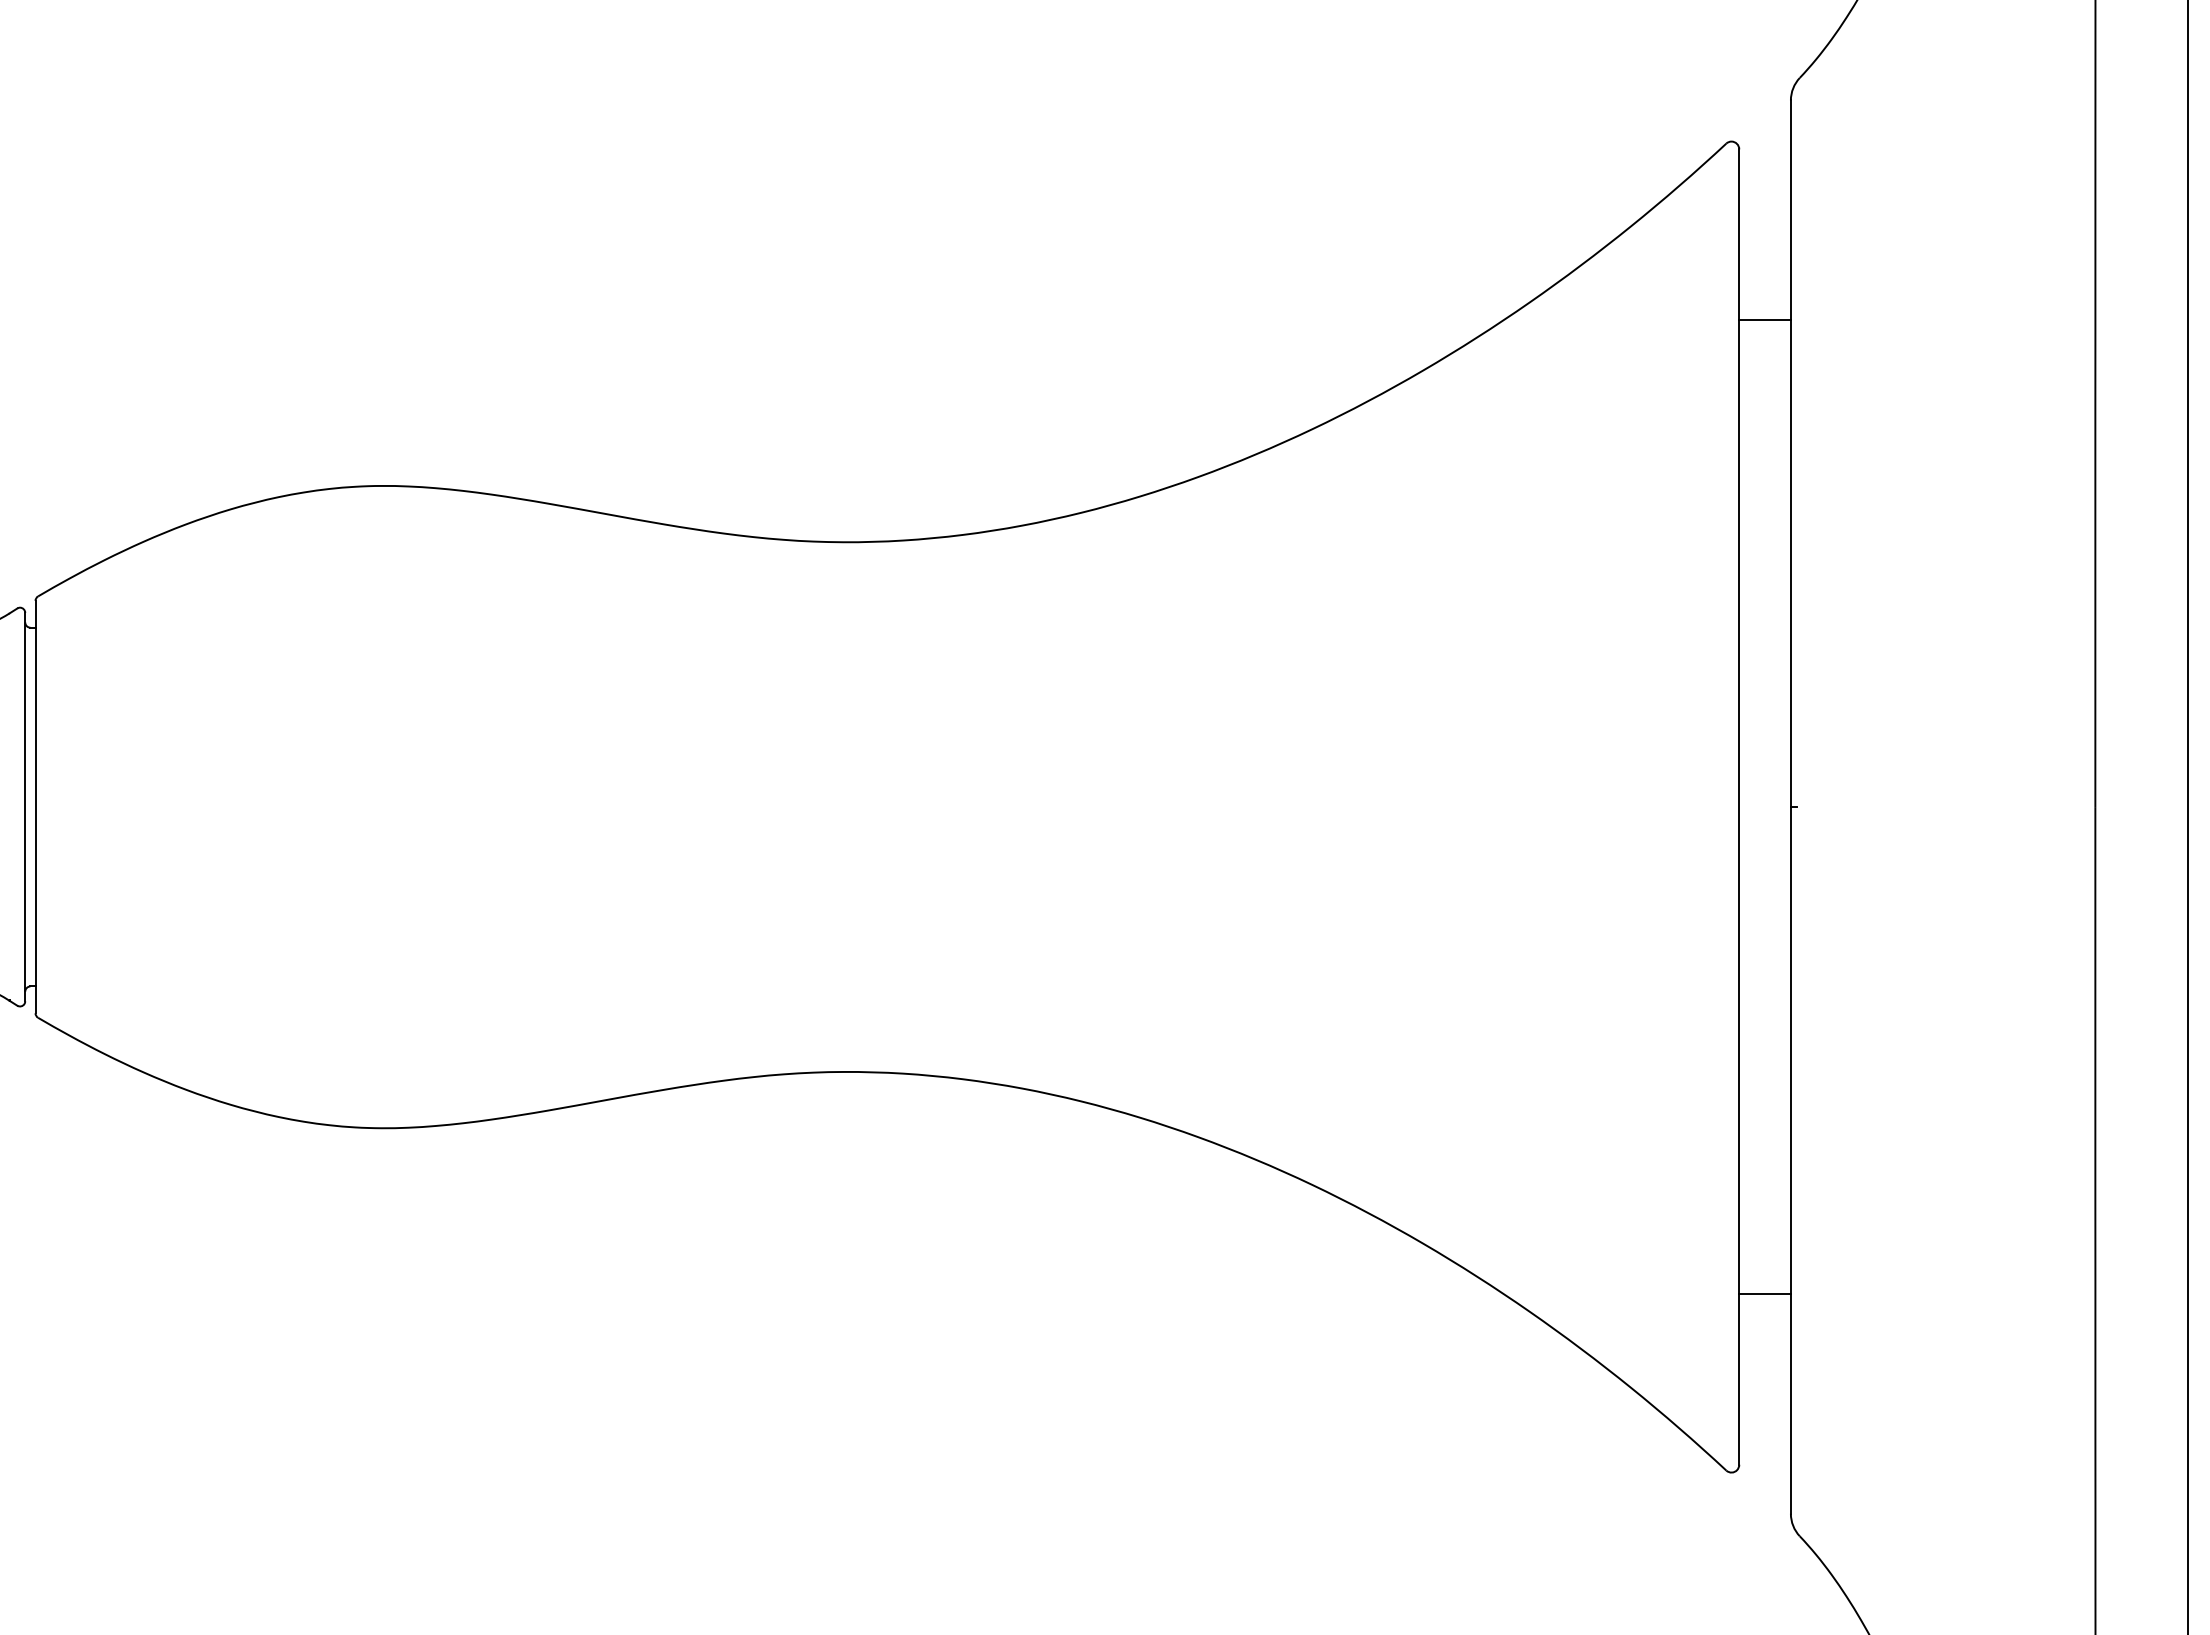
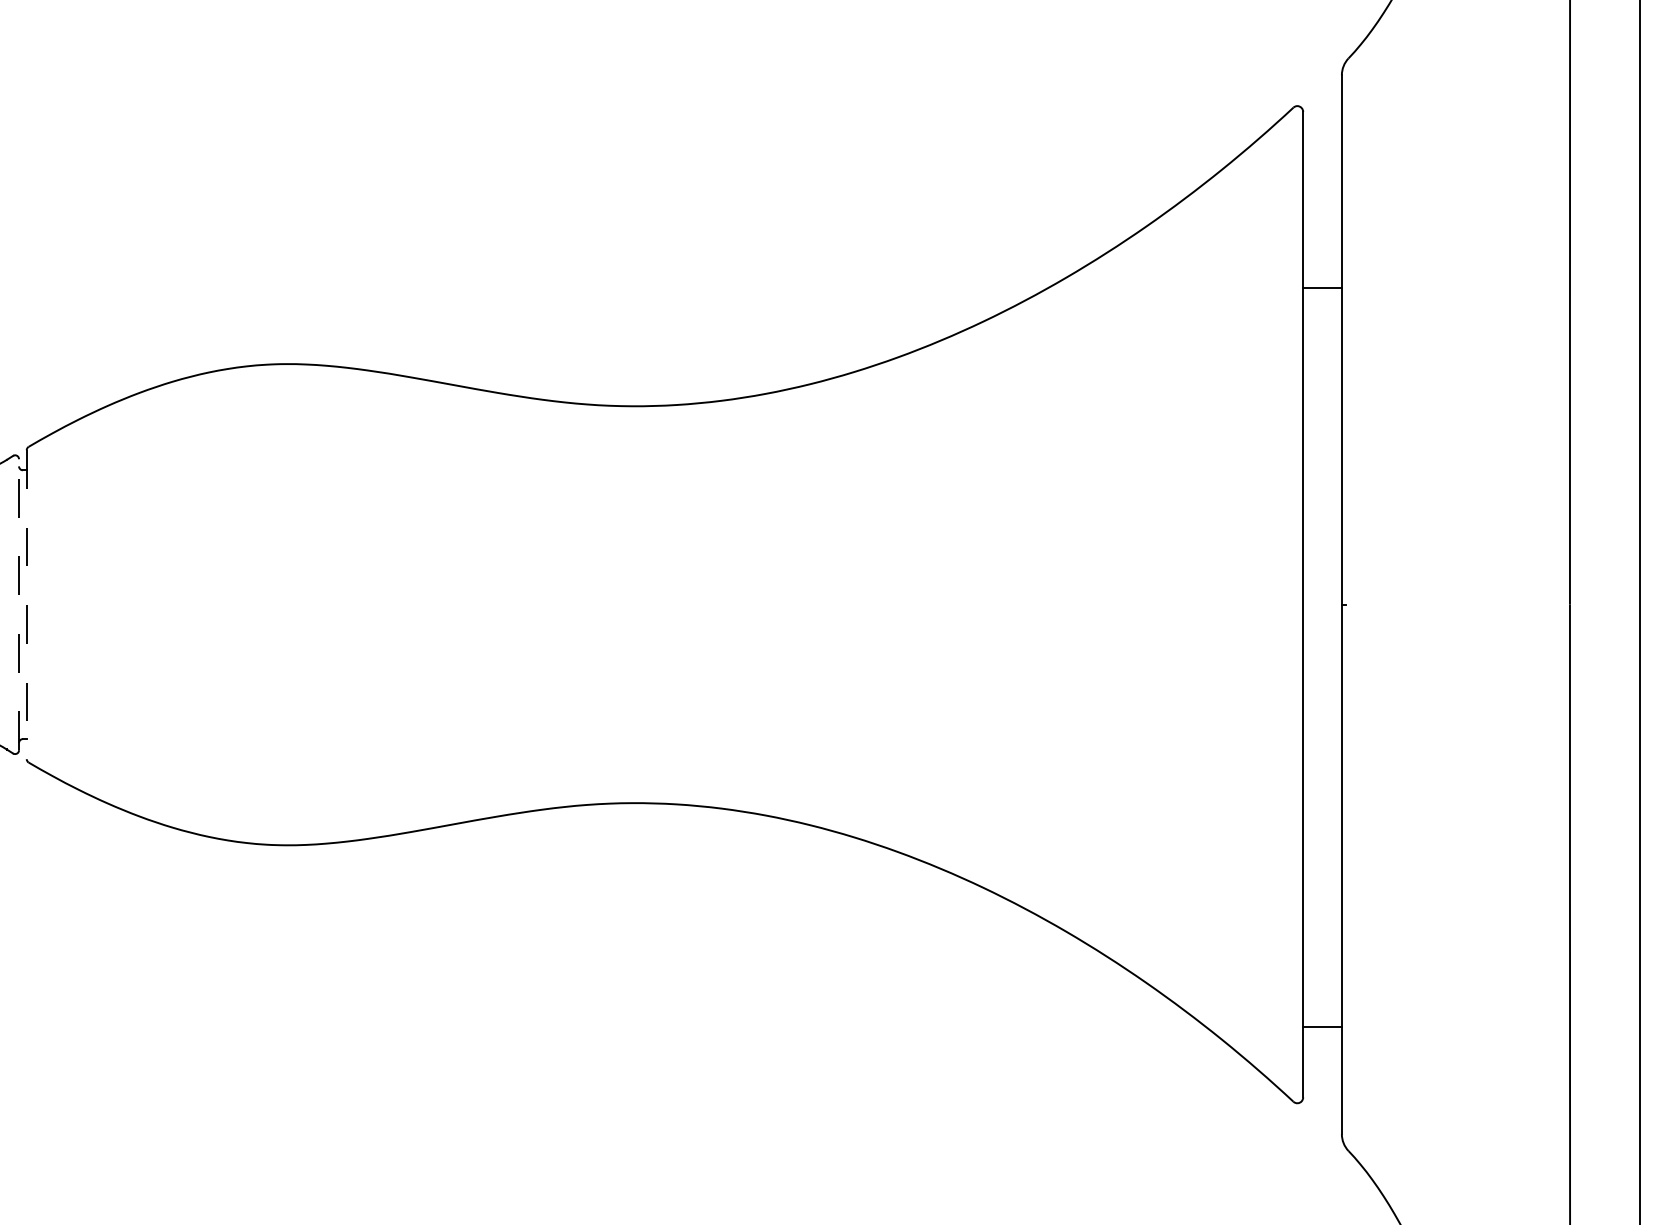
line: (1764, 319) -> (1322, 287), moved
line: (25, 806) -> (19, 604), solid -> dashed
line: (35, 807) -> (26, 605), solid -> dashed
line: (1764, 1294) -> (1322, 1026), moved

